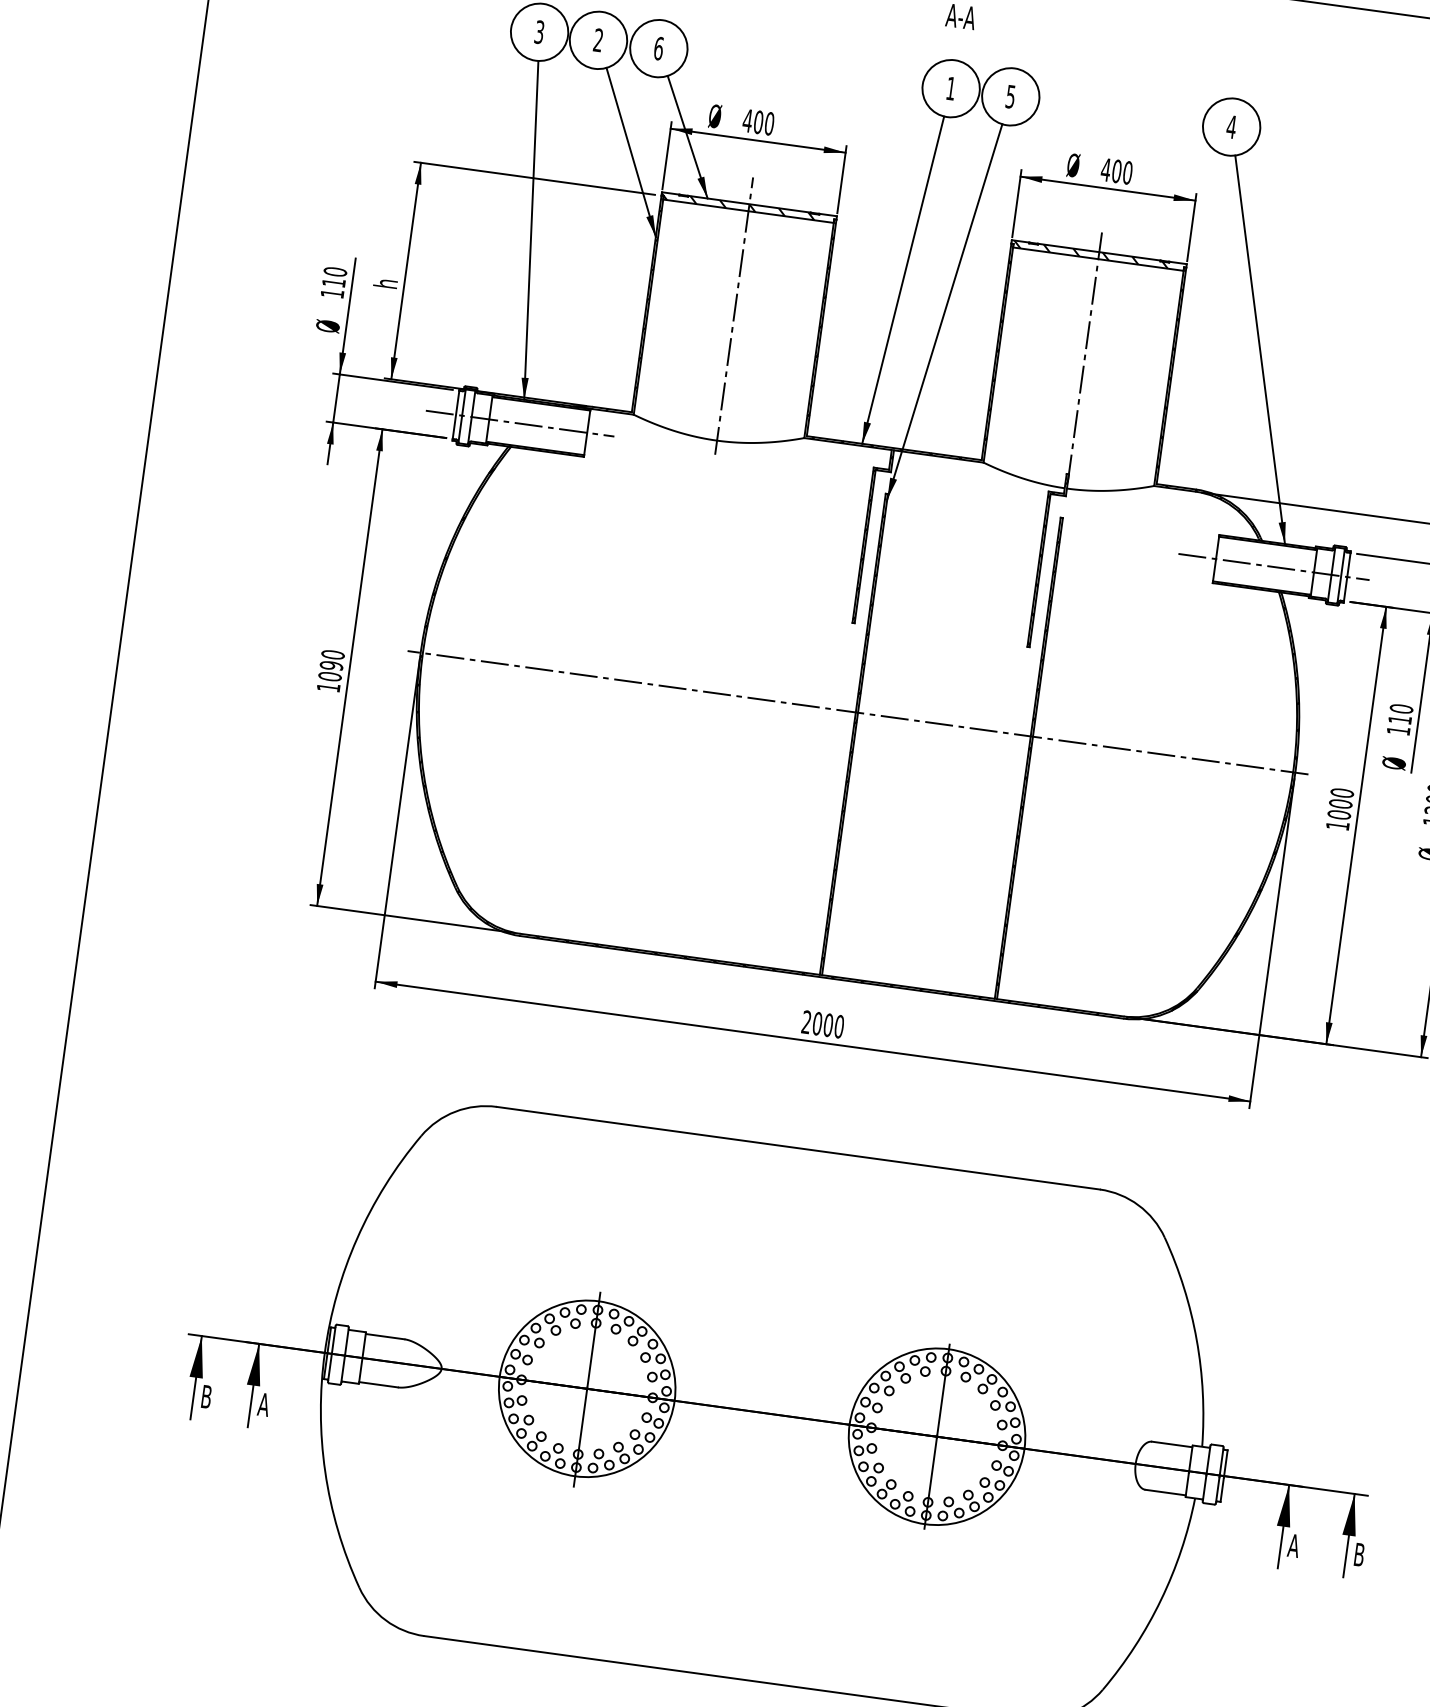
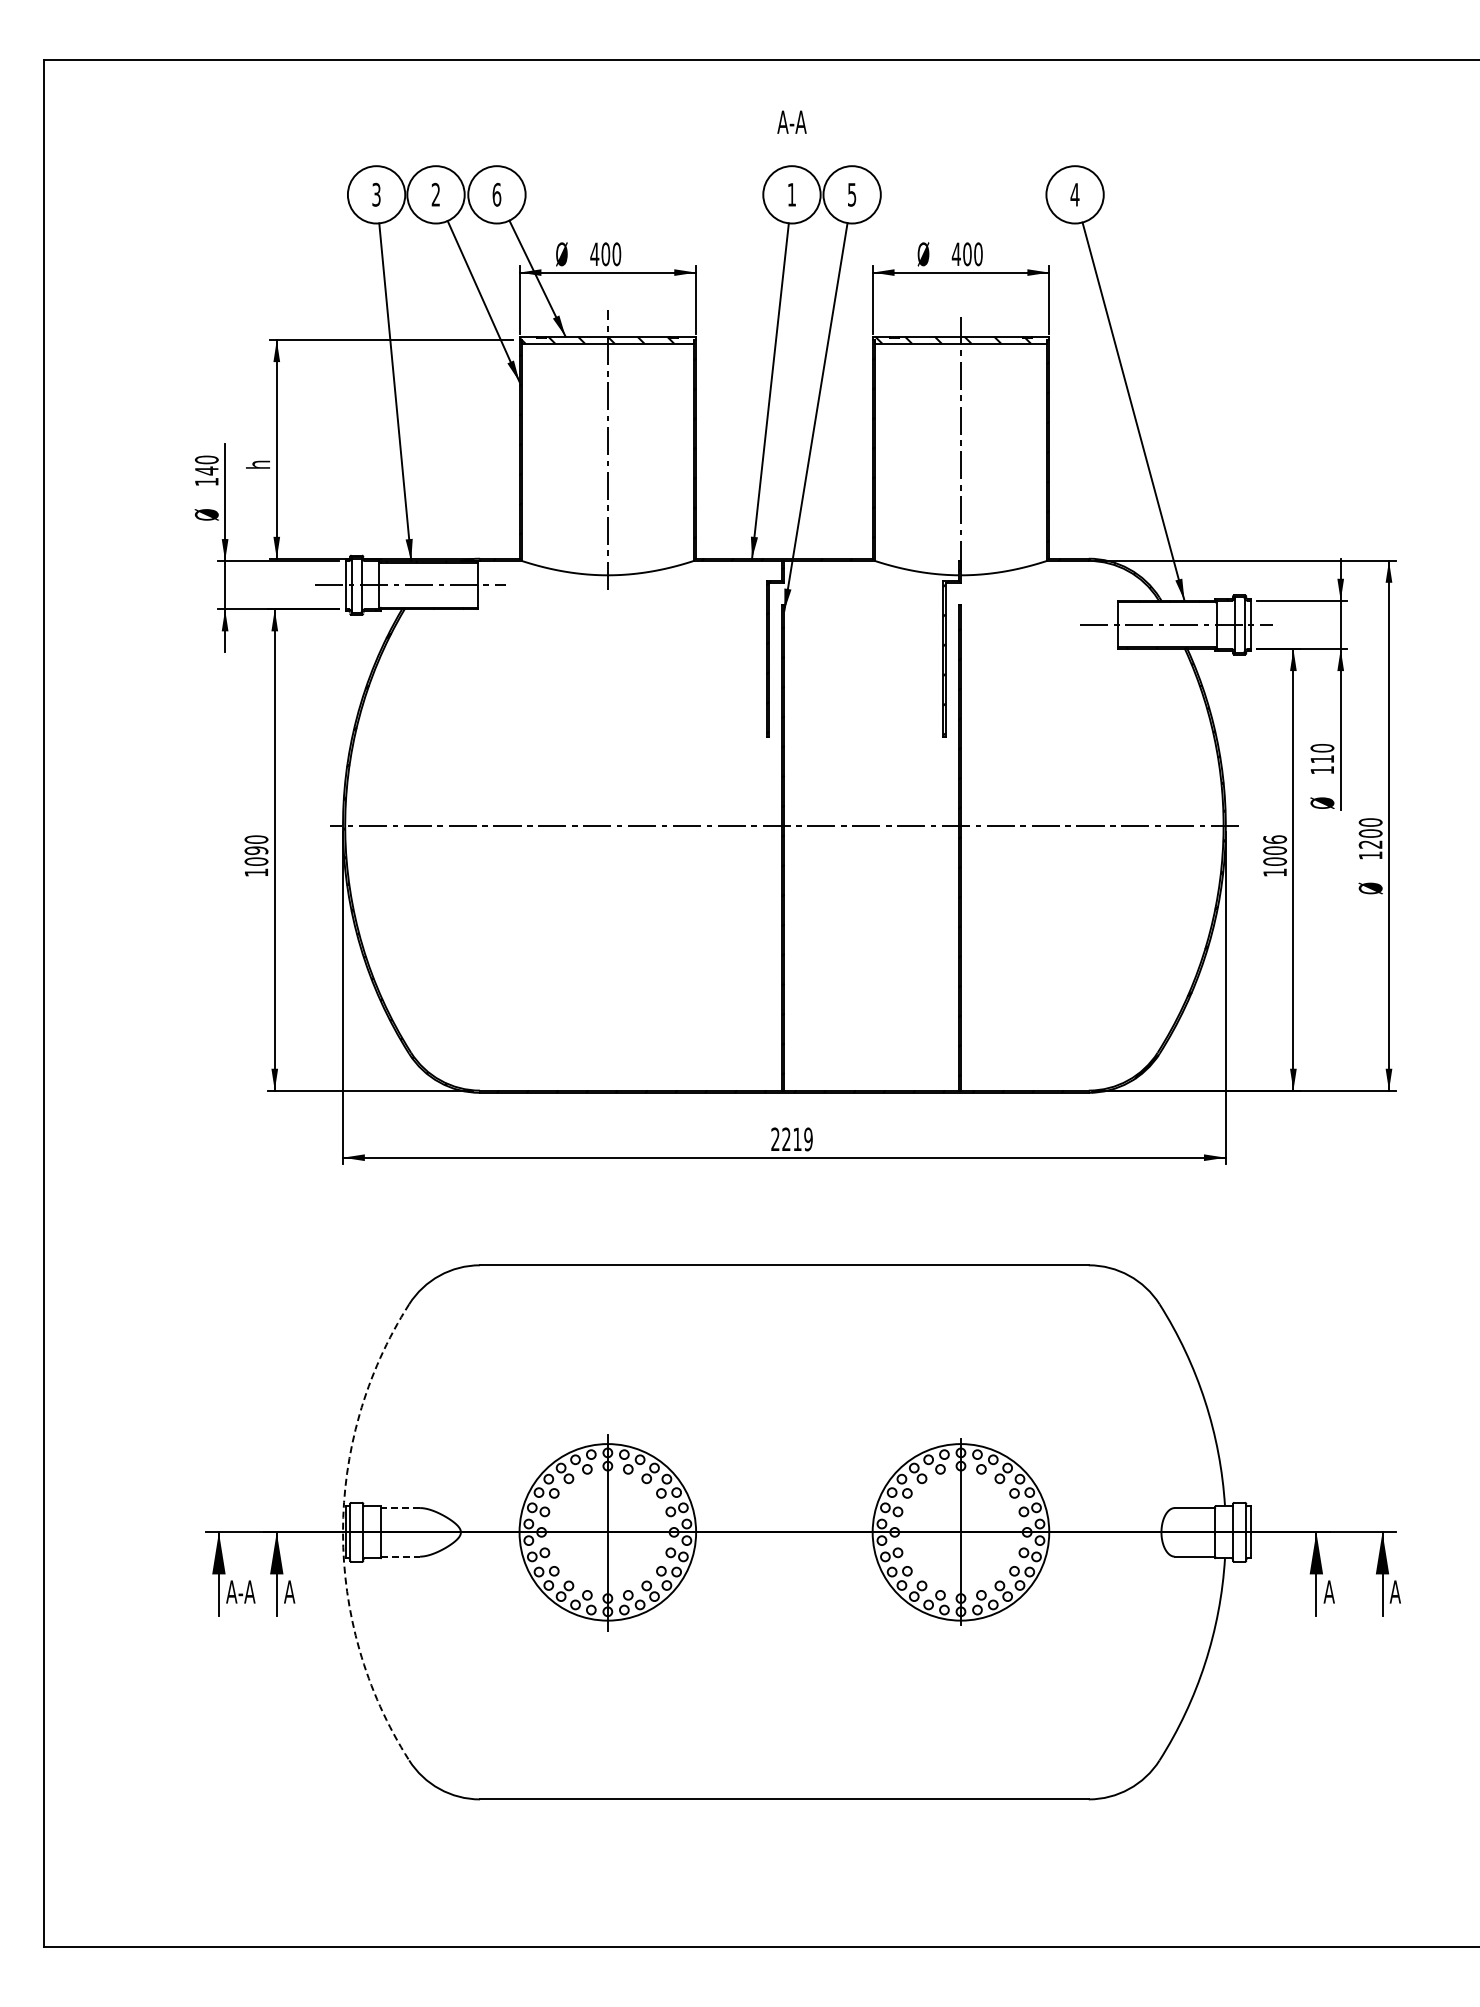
text: (333, 282) -> (206, 470), 110 -> 140
text: (1341, 792) -> (1274, 839), 1000 -> 1006
text: (828, 1025) -> (797, 1139), 2000 -> 2219
line: (385, 1337) -> (400, 1508), solid -> dashed
arc: (325, 1353) -> (343, 1532), solid -> dashed
line: (379, 1384) -> (401, 1556), solid -> dashed
text: (215, 1397) -> (240, 1591), B -> A-A
text: (1358, 1554) -> (1394, 1591), B -> A

